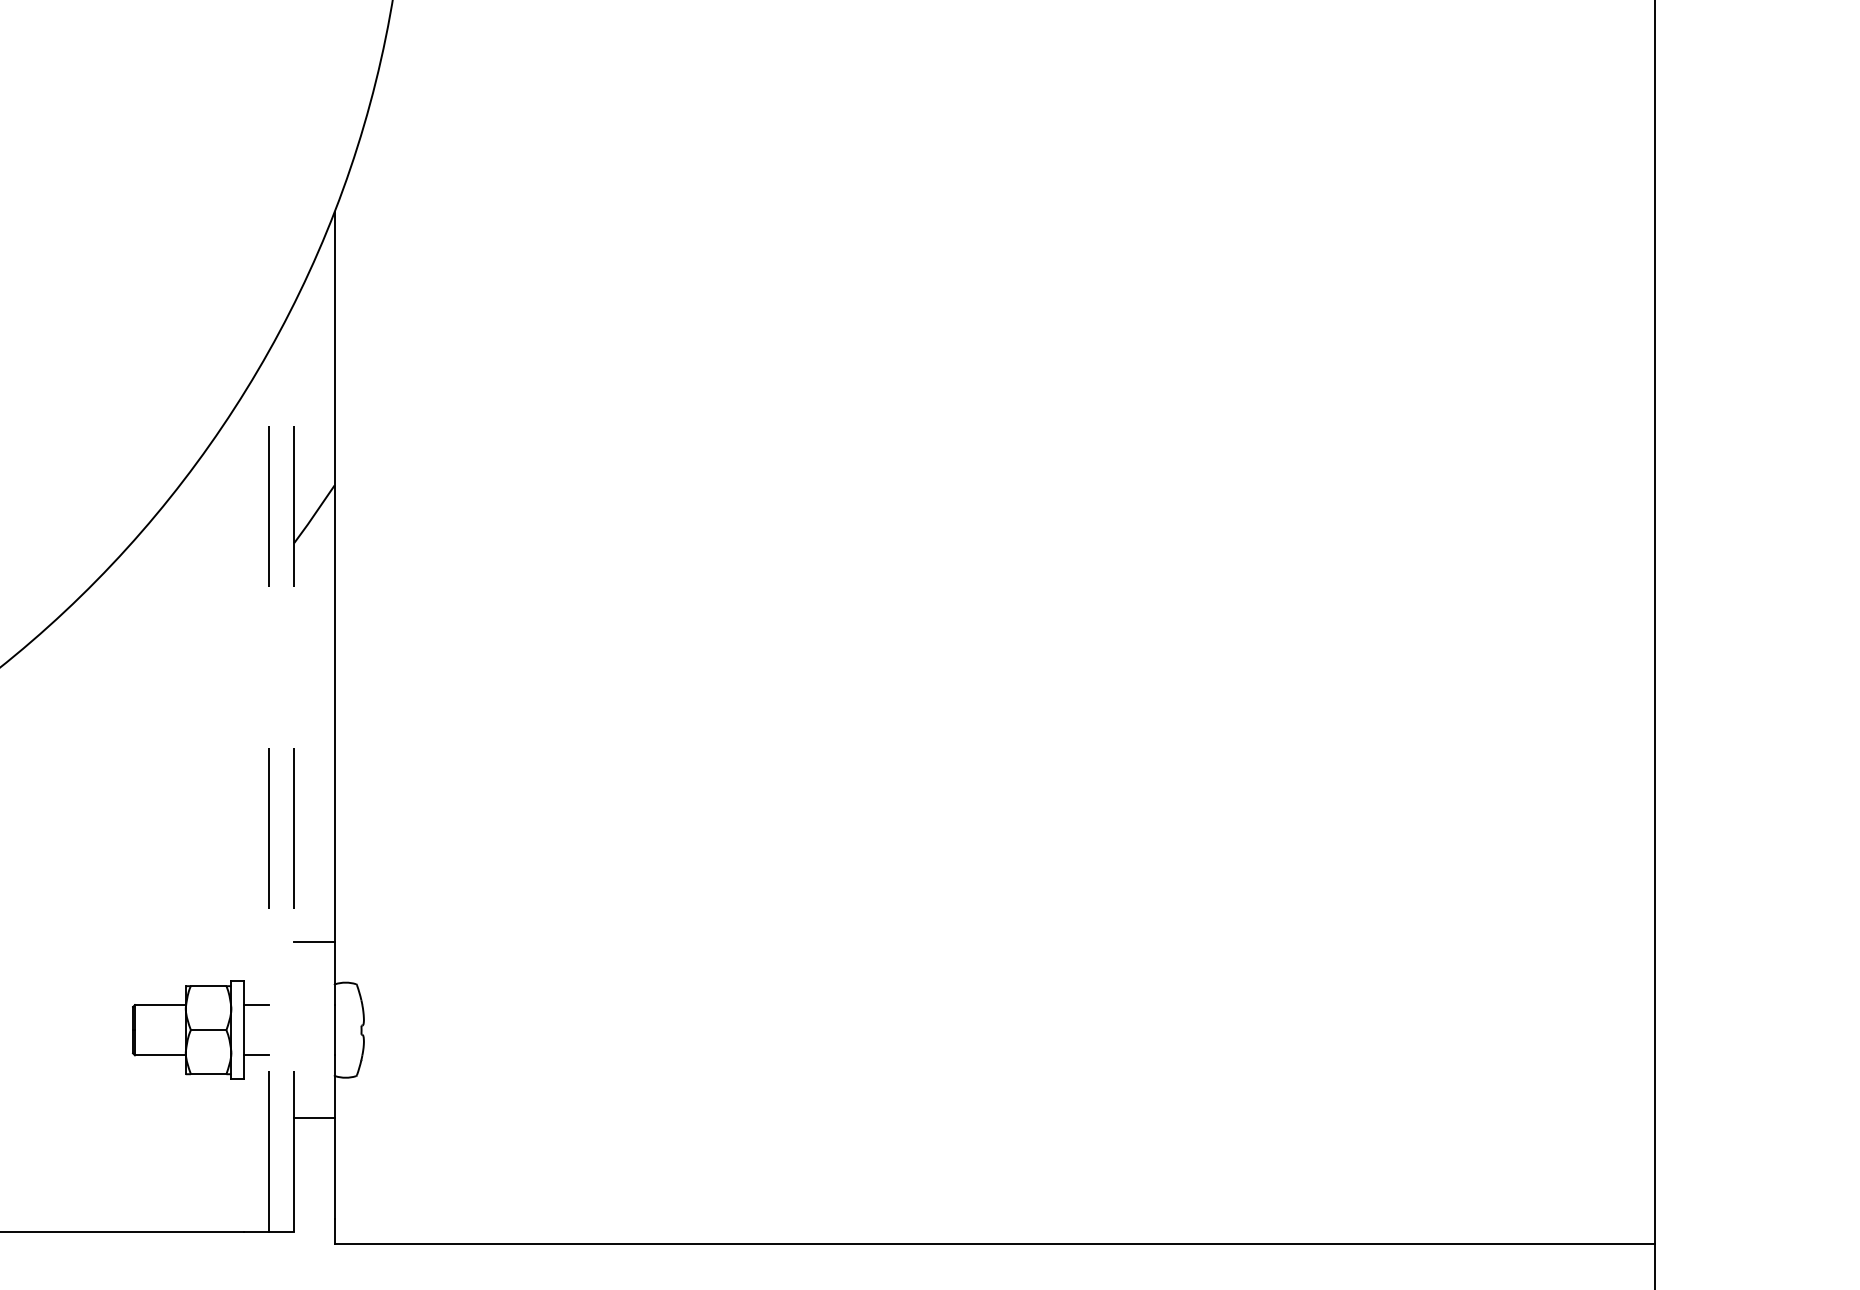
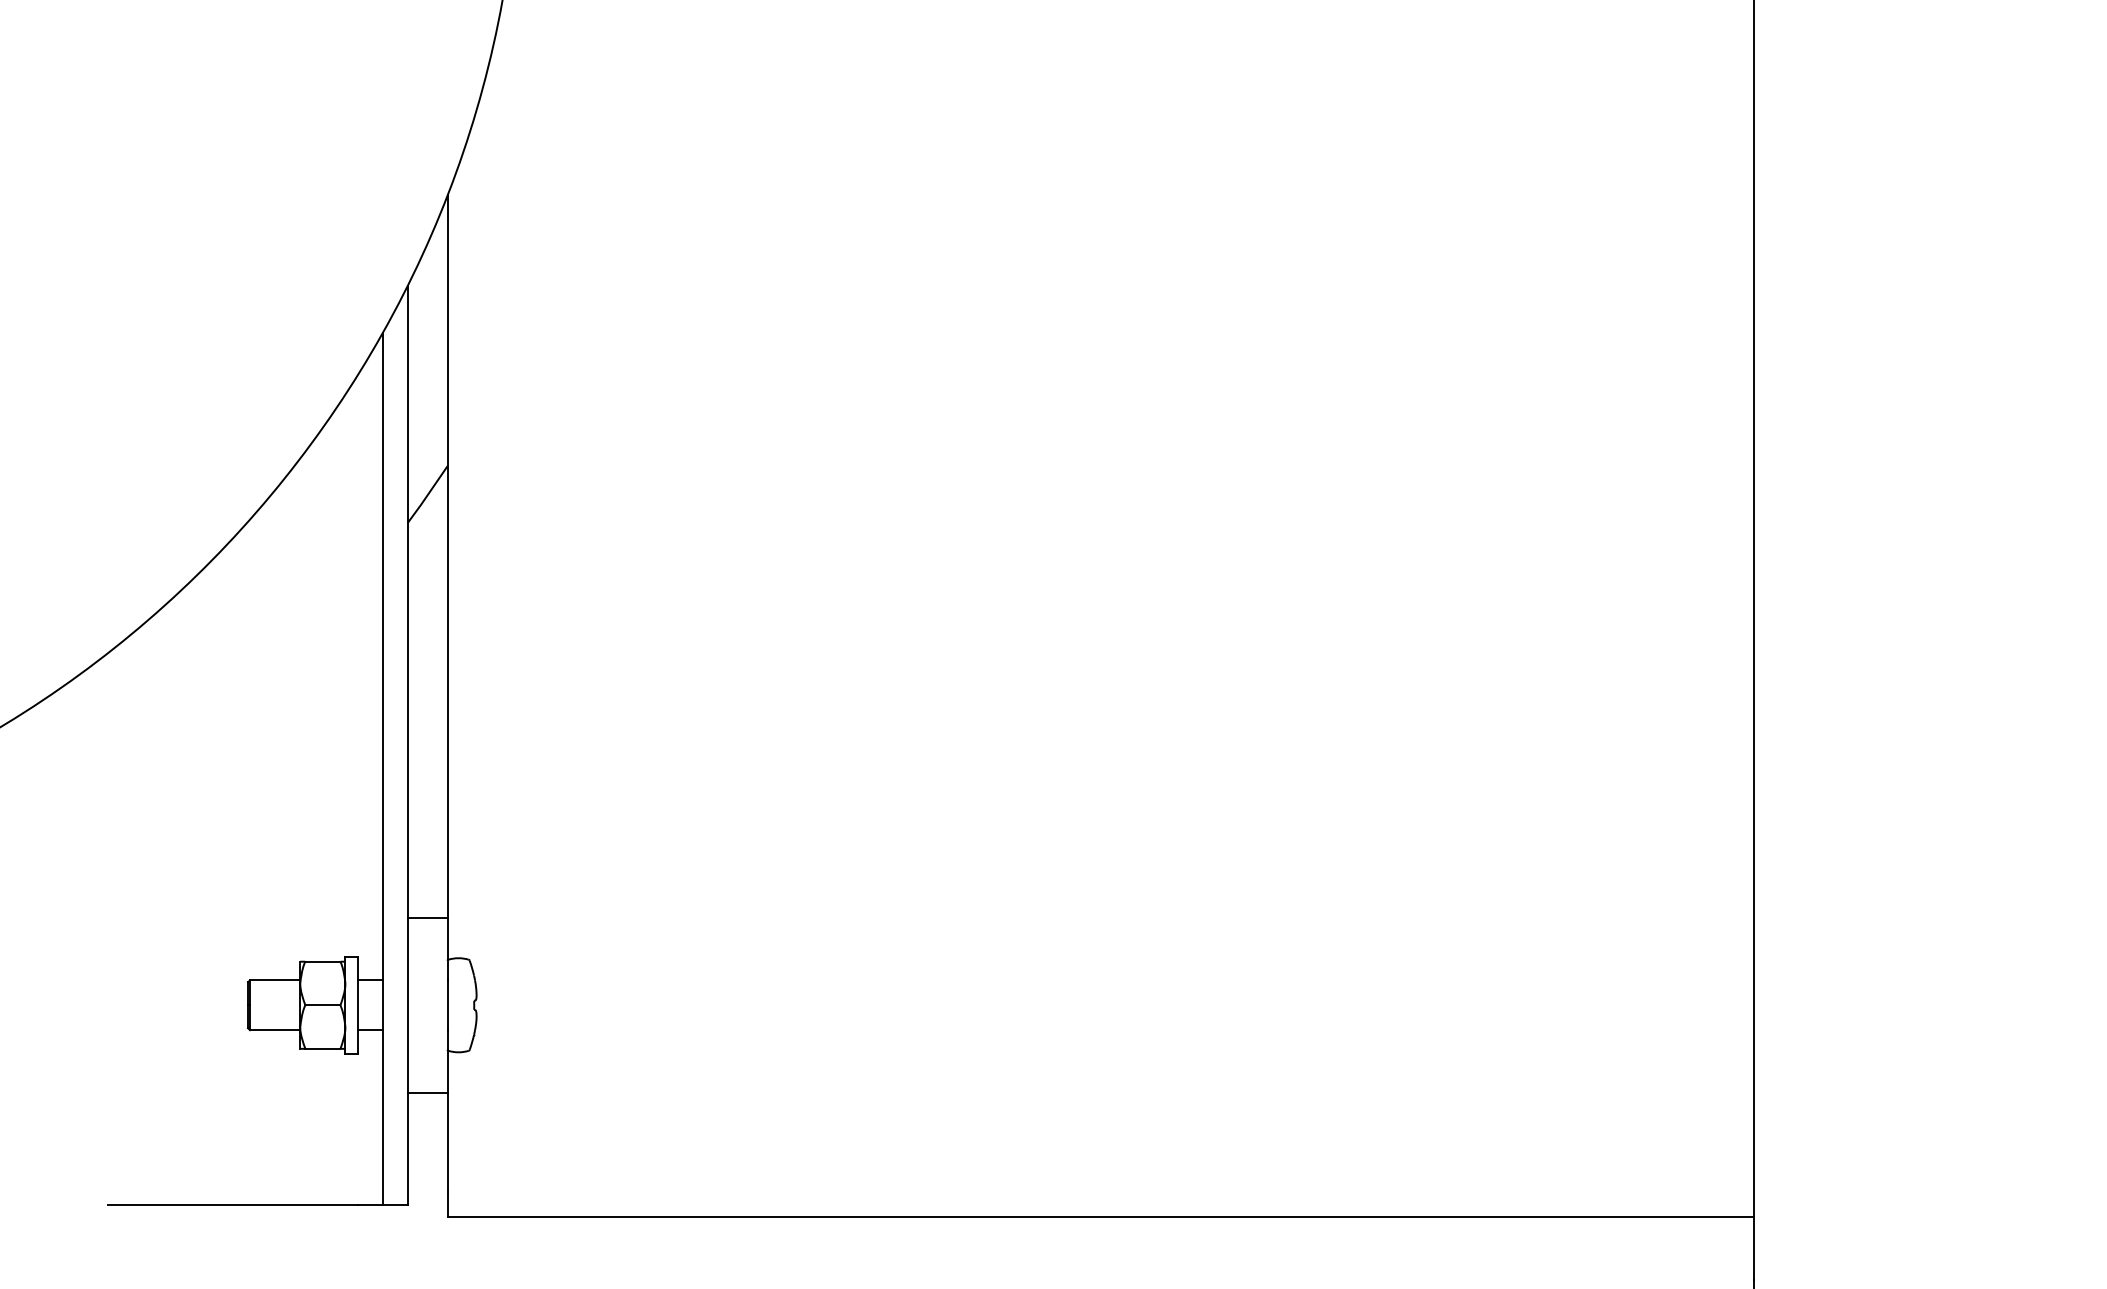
line: (294, 766) -> (407, 744), dashed -> solid
line: (268, 790) -> (382, 768), dashed -> solid

